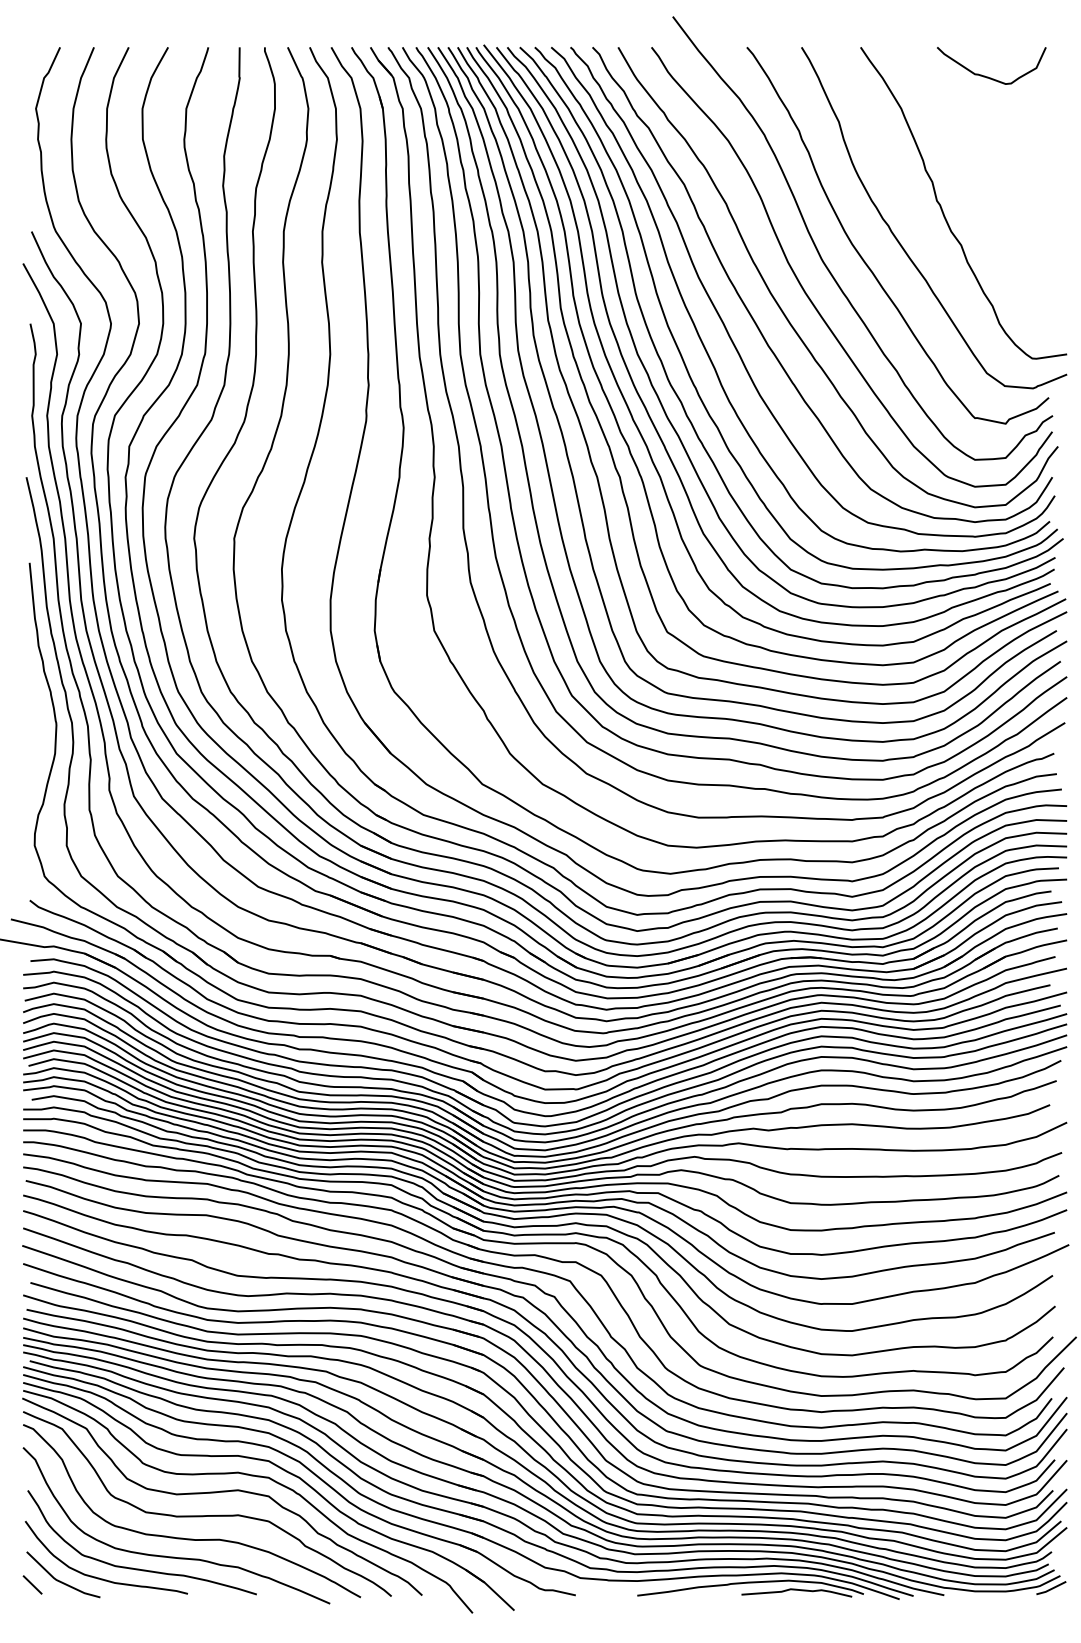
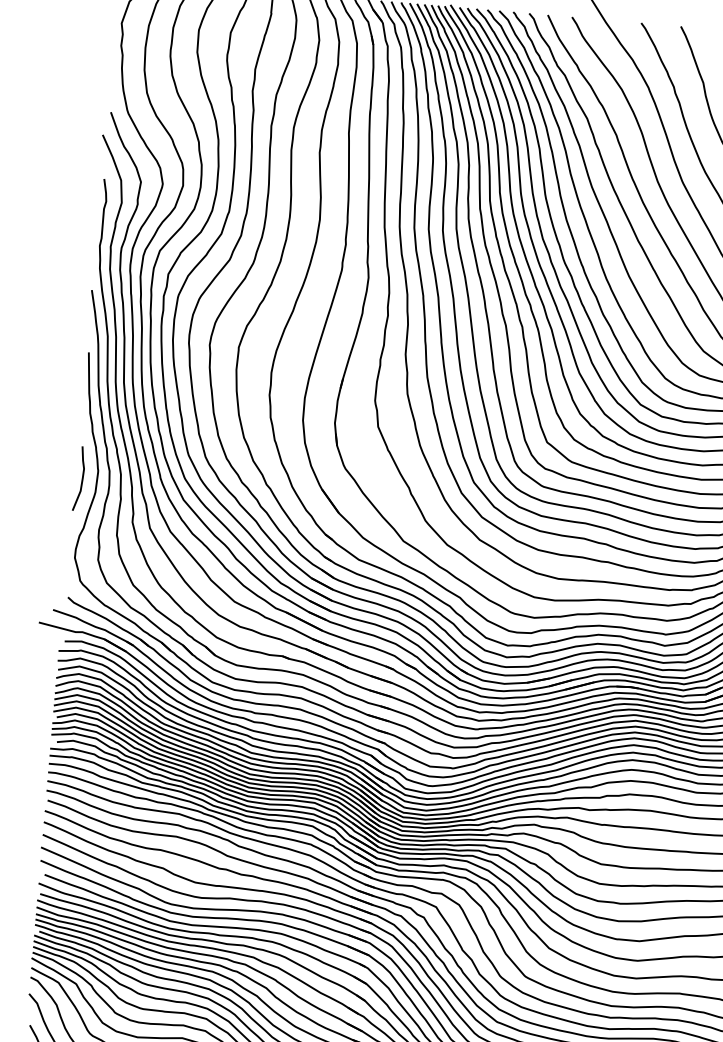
curve: (35, 736) -> (82, 478), added

